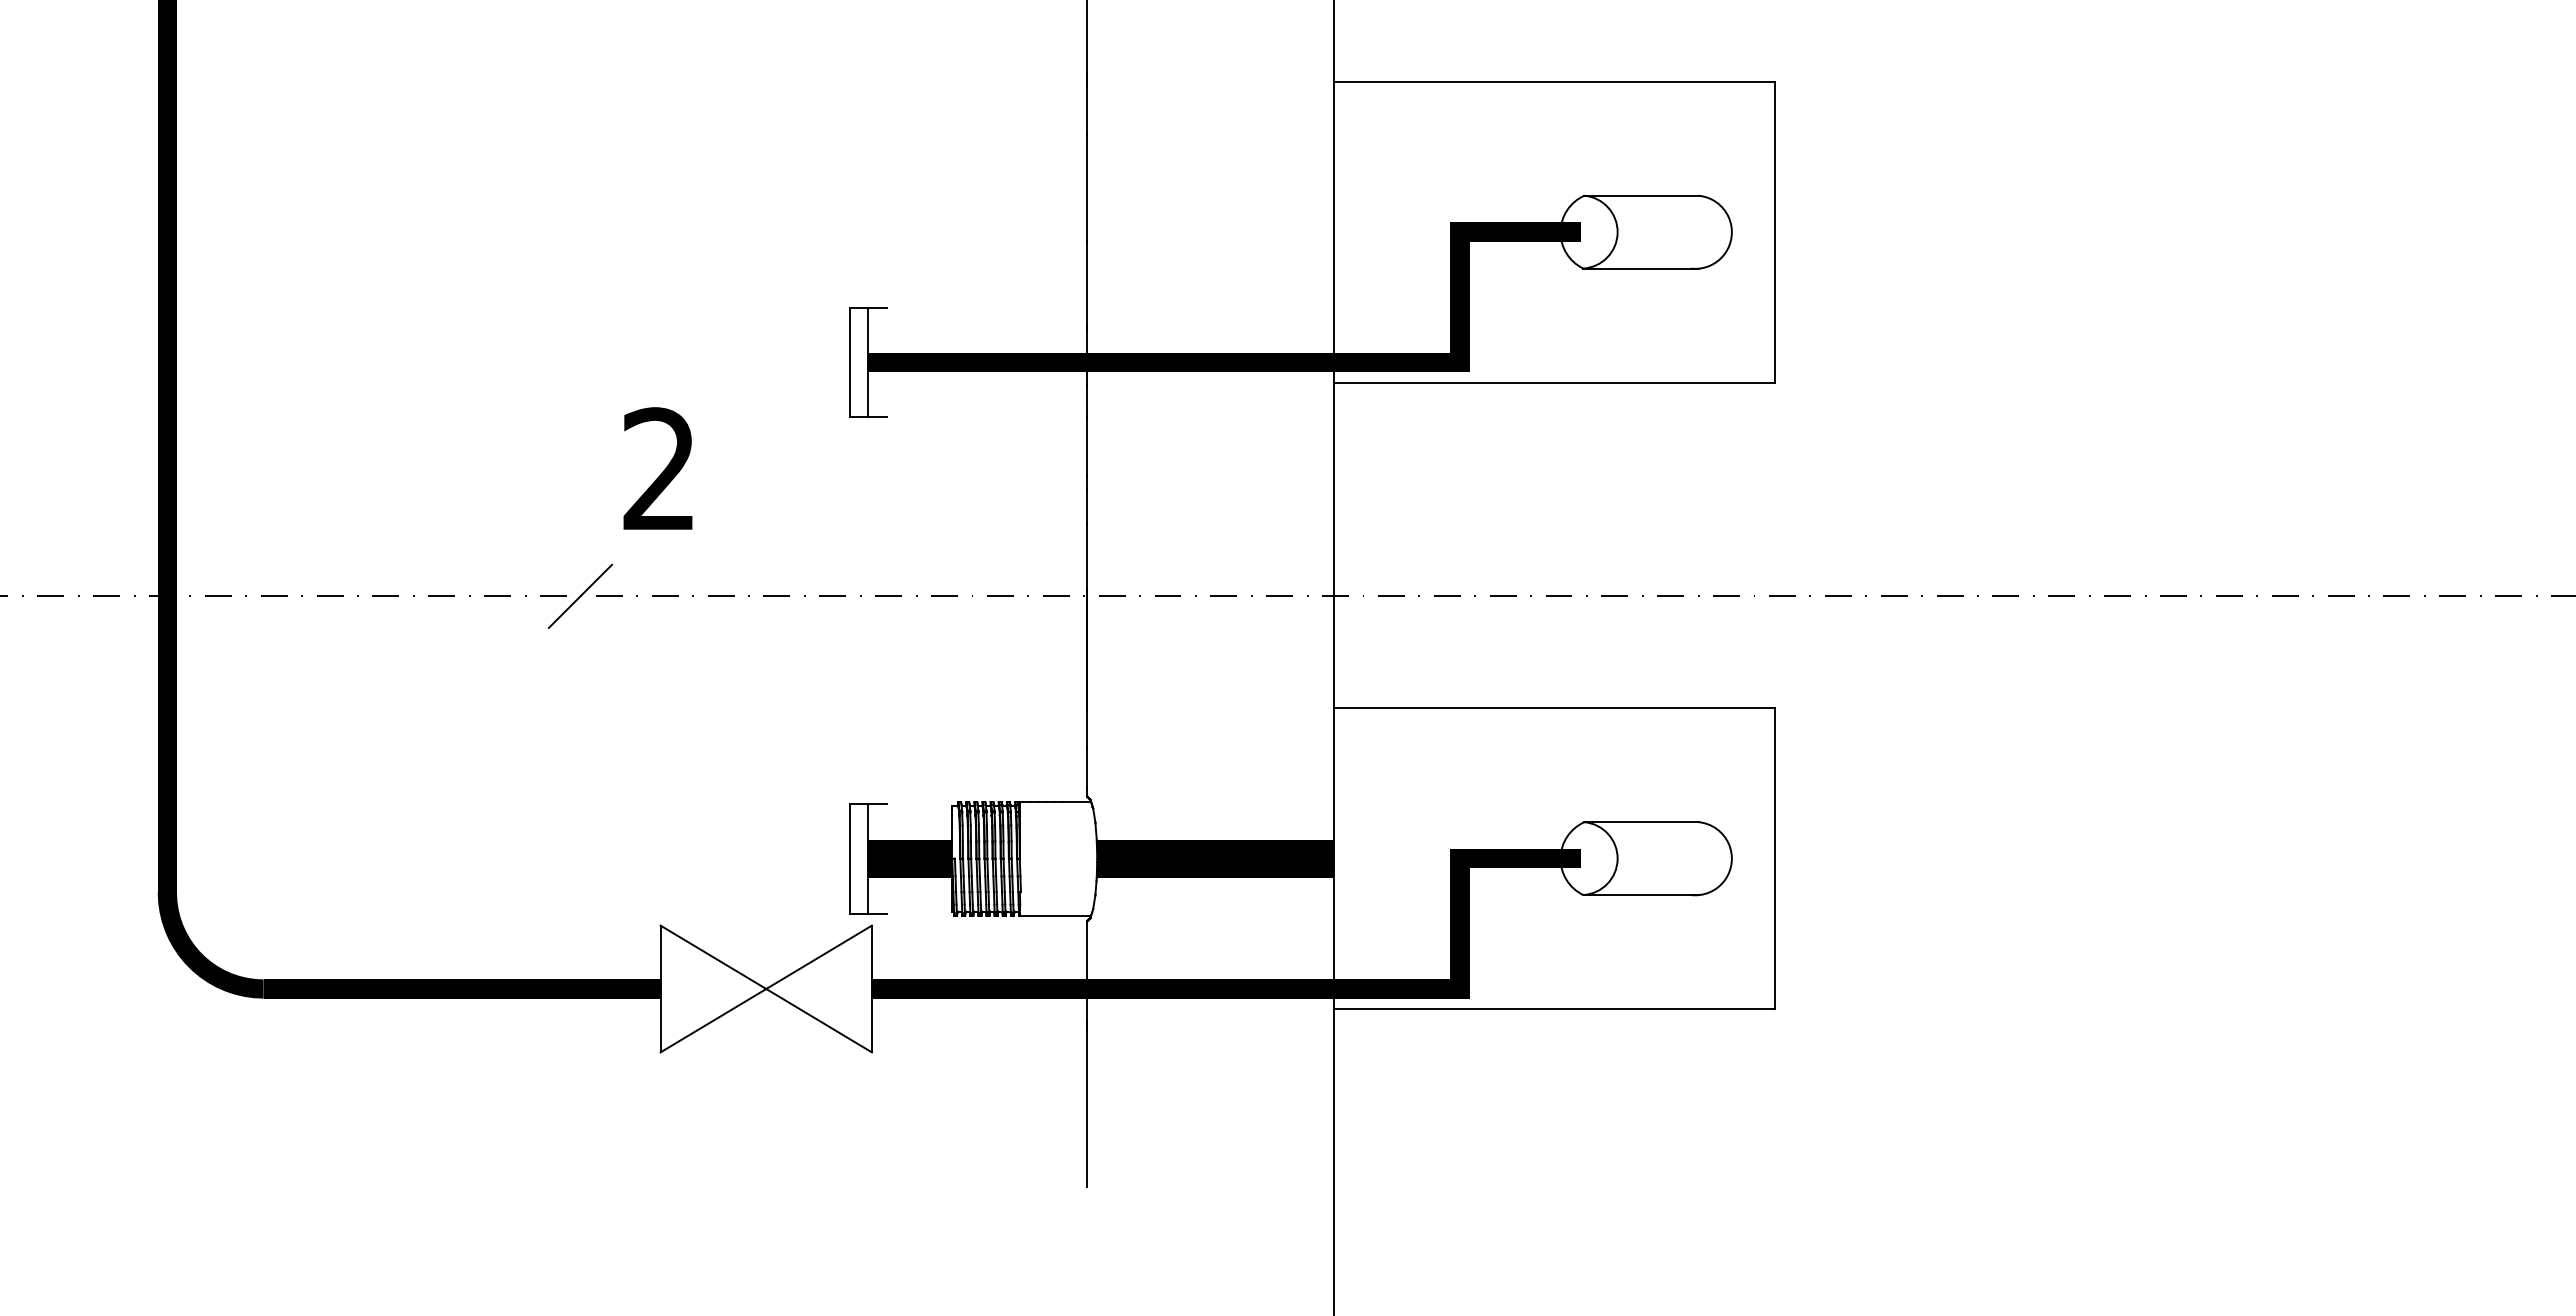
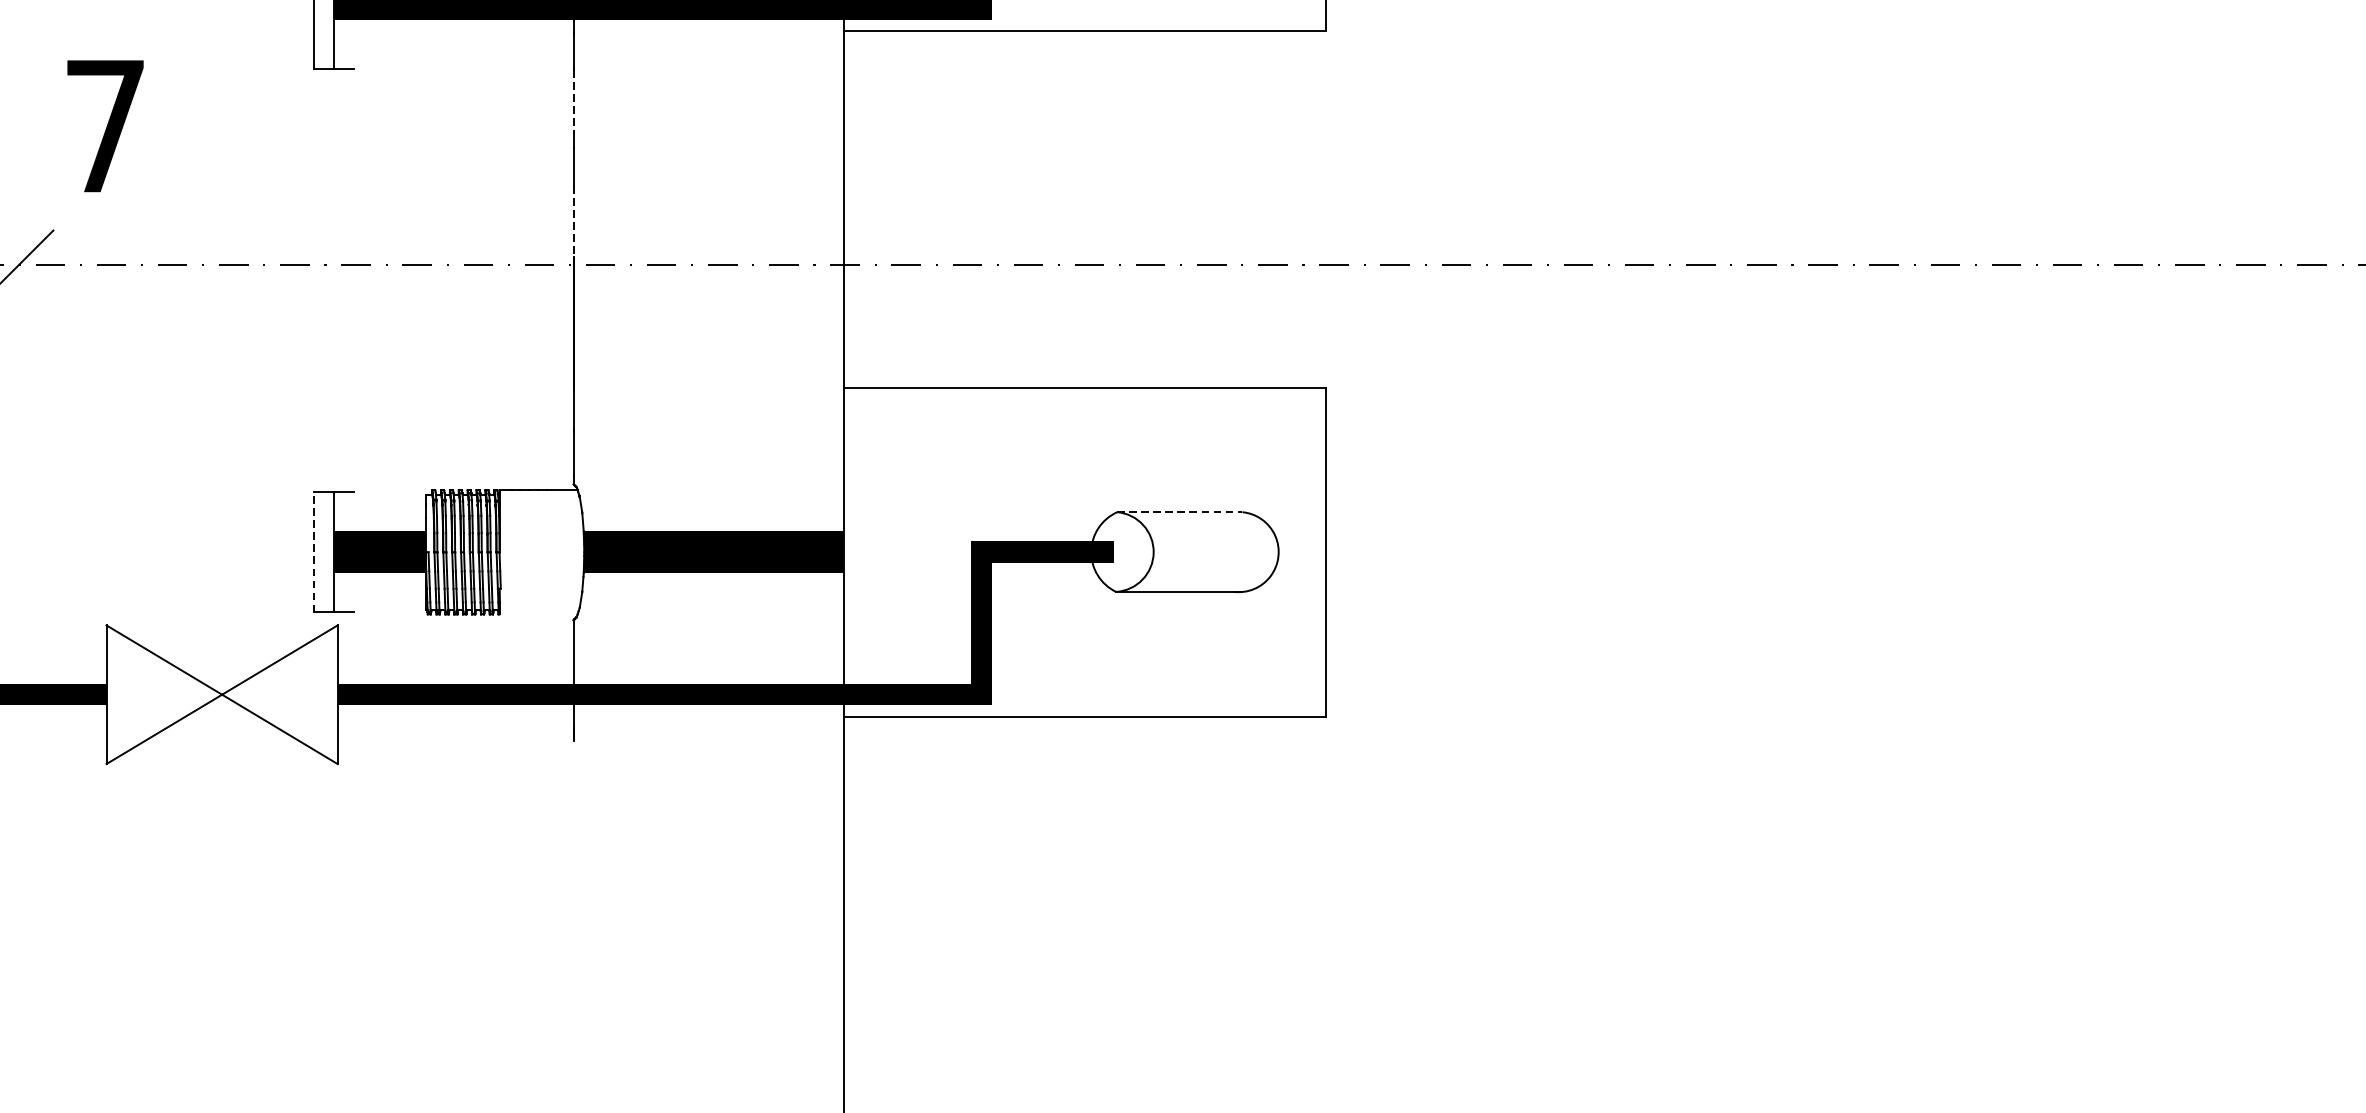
line: (1087, 447) -> (573, 102), solid -> dashed
text: (658, 468) -> (104, 125), 2 -> 7
line: (1087, 556) -> (573, 221), solid -> dashed
line: (1642, 822) -> (1180, 512), solid -> dashed
line: (850, 858) -> (314, 551), solid -> dashed
line: (1055, 915) -> (538, 614), removed
line: (1087, 1109) -> (573, 826), removed

